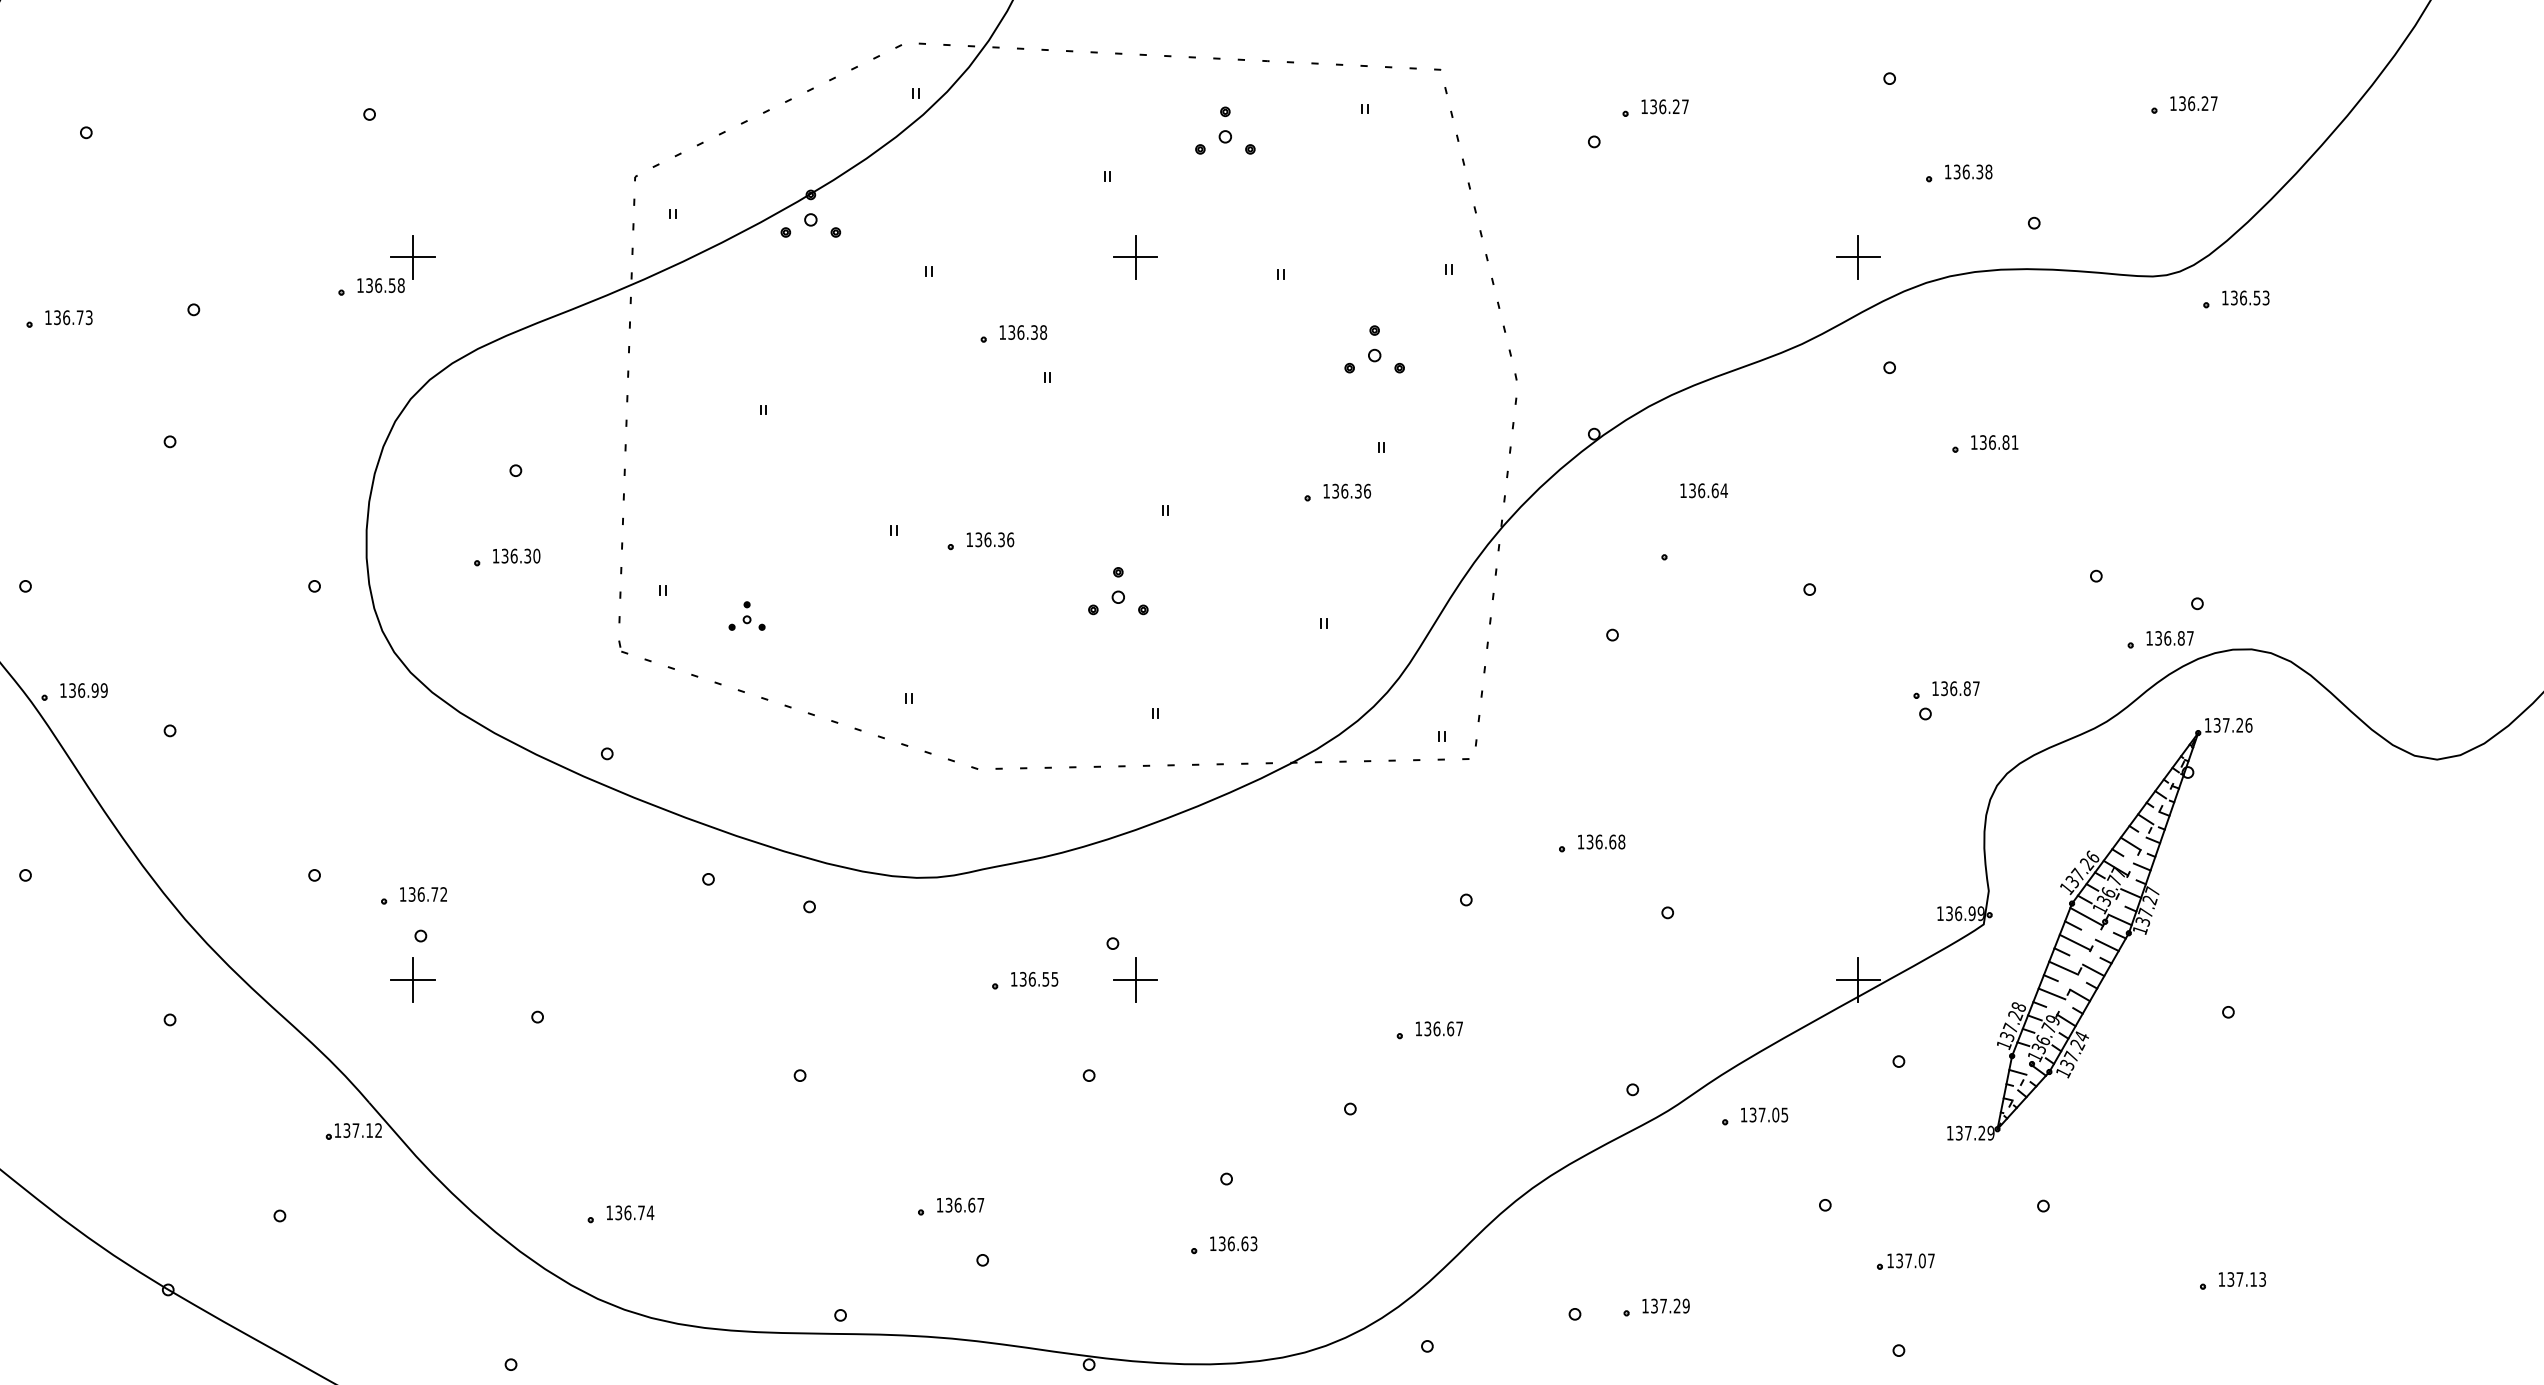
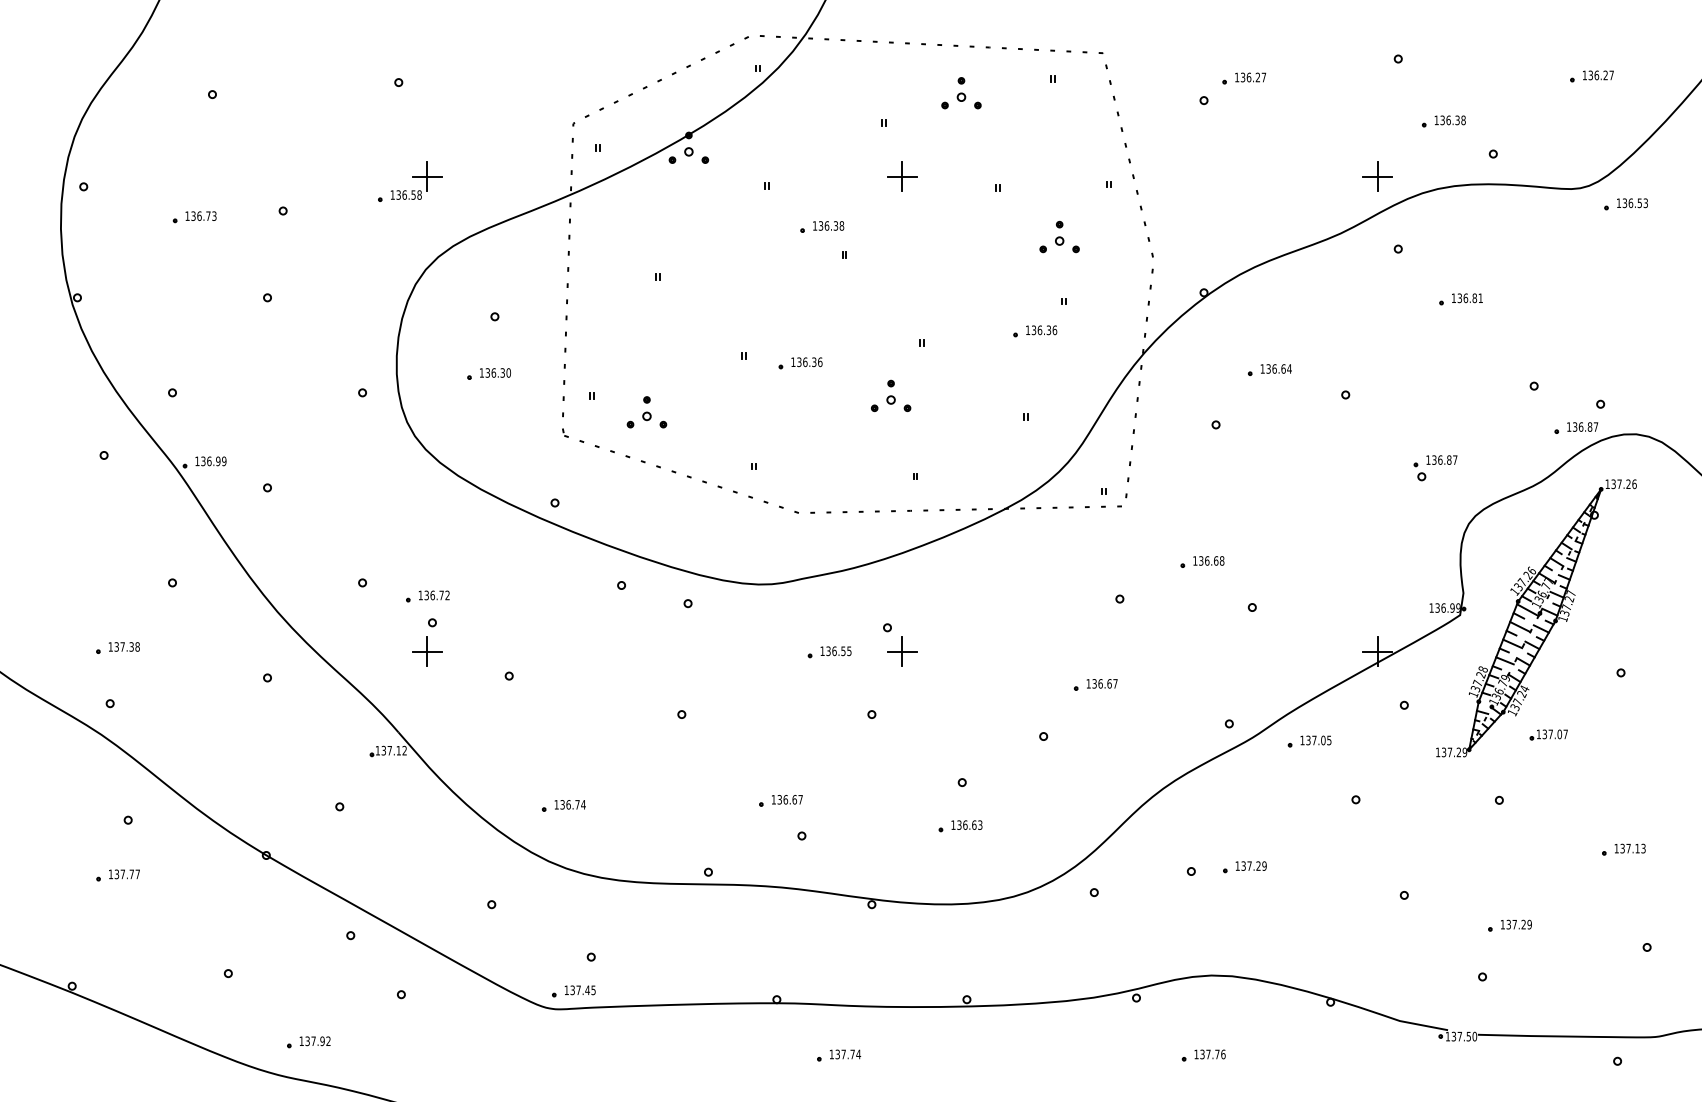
text: (1702, 490) -> (1275, 368), moved
part: (746, 616) -> (646, 412), size x1.67
part: (1905, 1261) -> (1548, 734), moved

